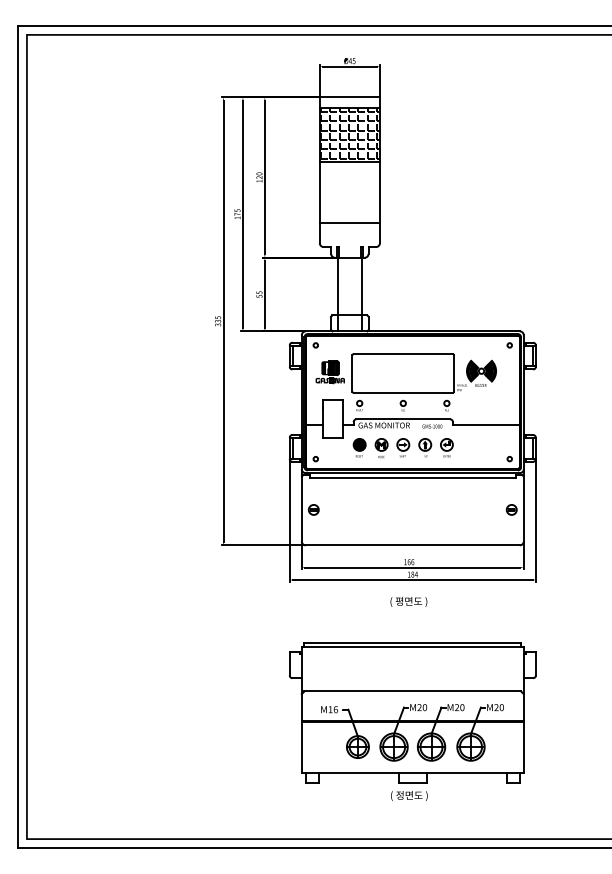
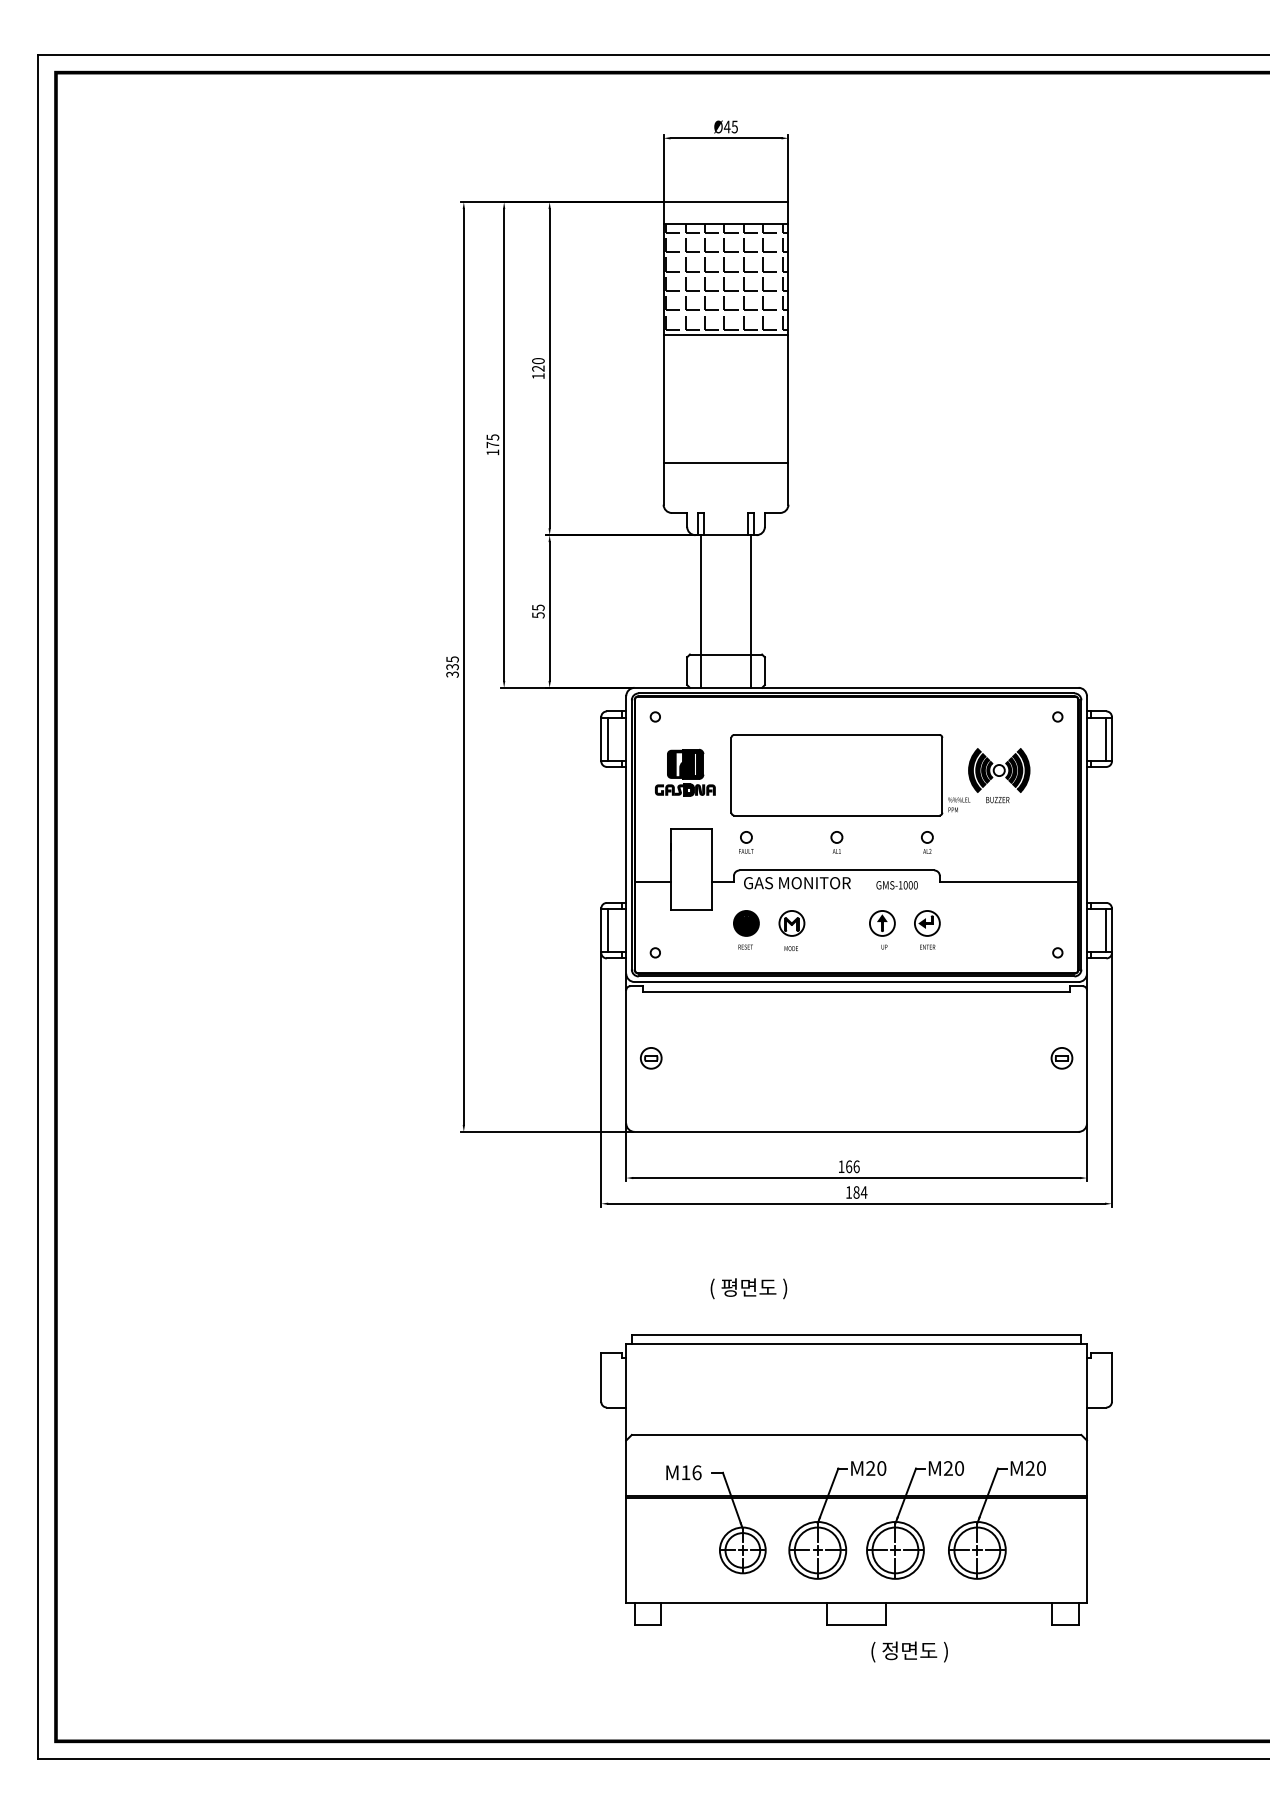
part: (403, 447) -> (837, 928), removed
text: (408, 601) -> (748, 1287), moved
text: (409, 795) -> (909, 1650), moved

